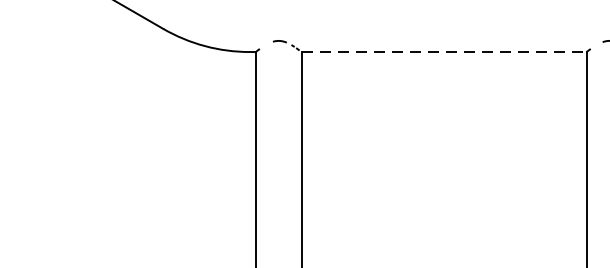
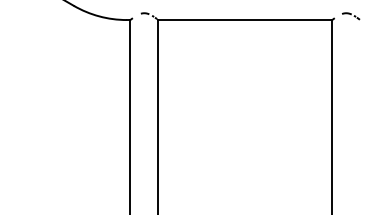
line: (444, 52) -> (245, 20), dashed -> solid

